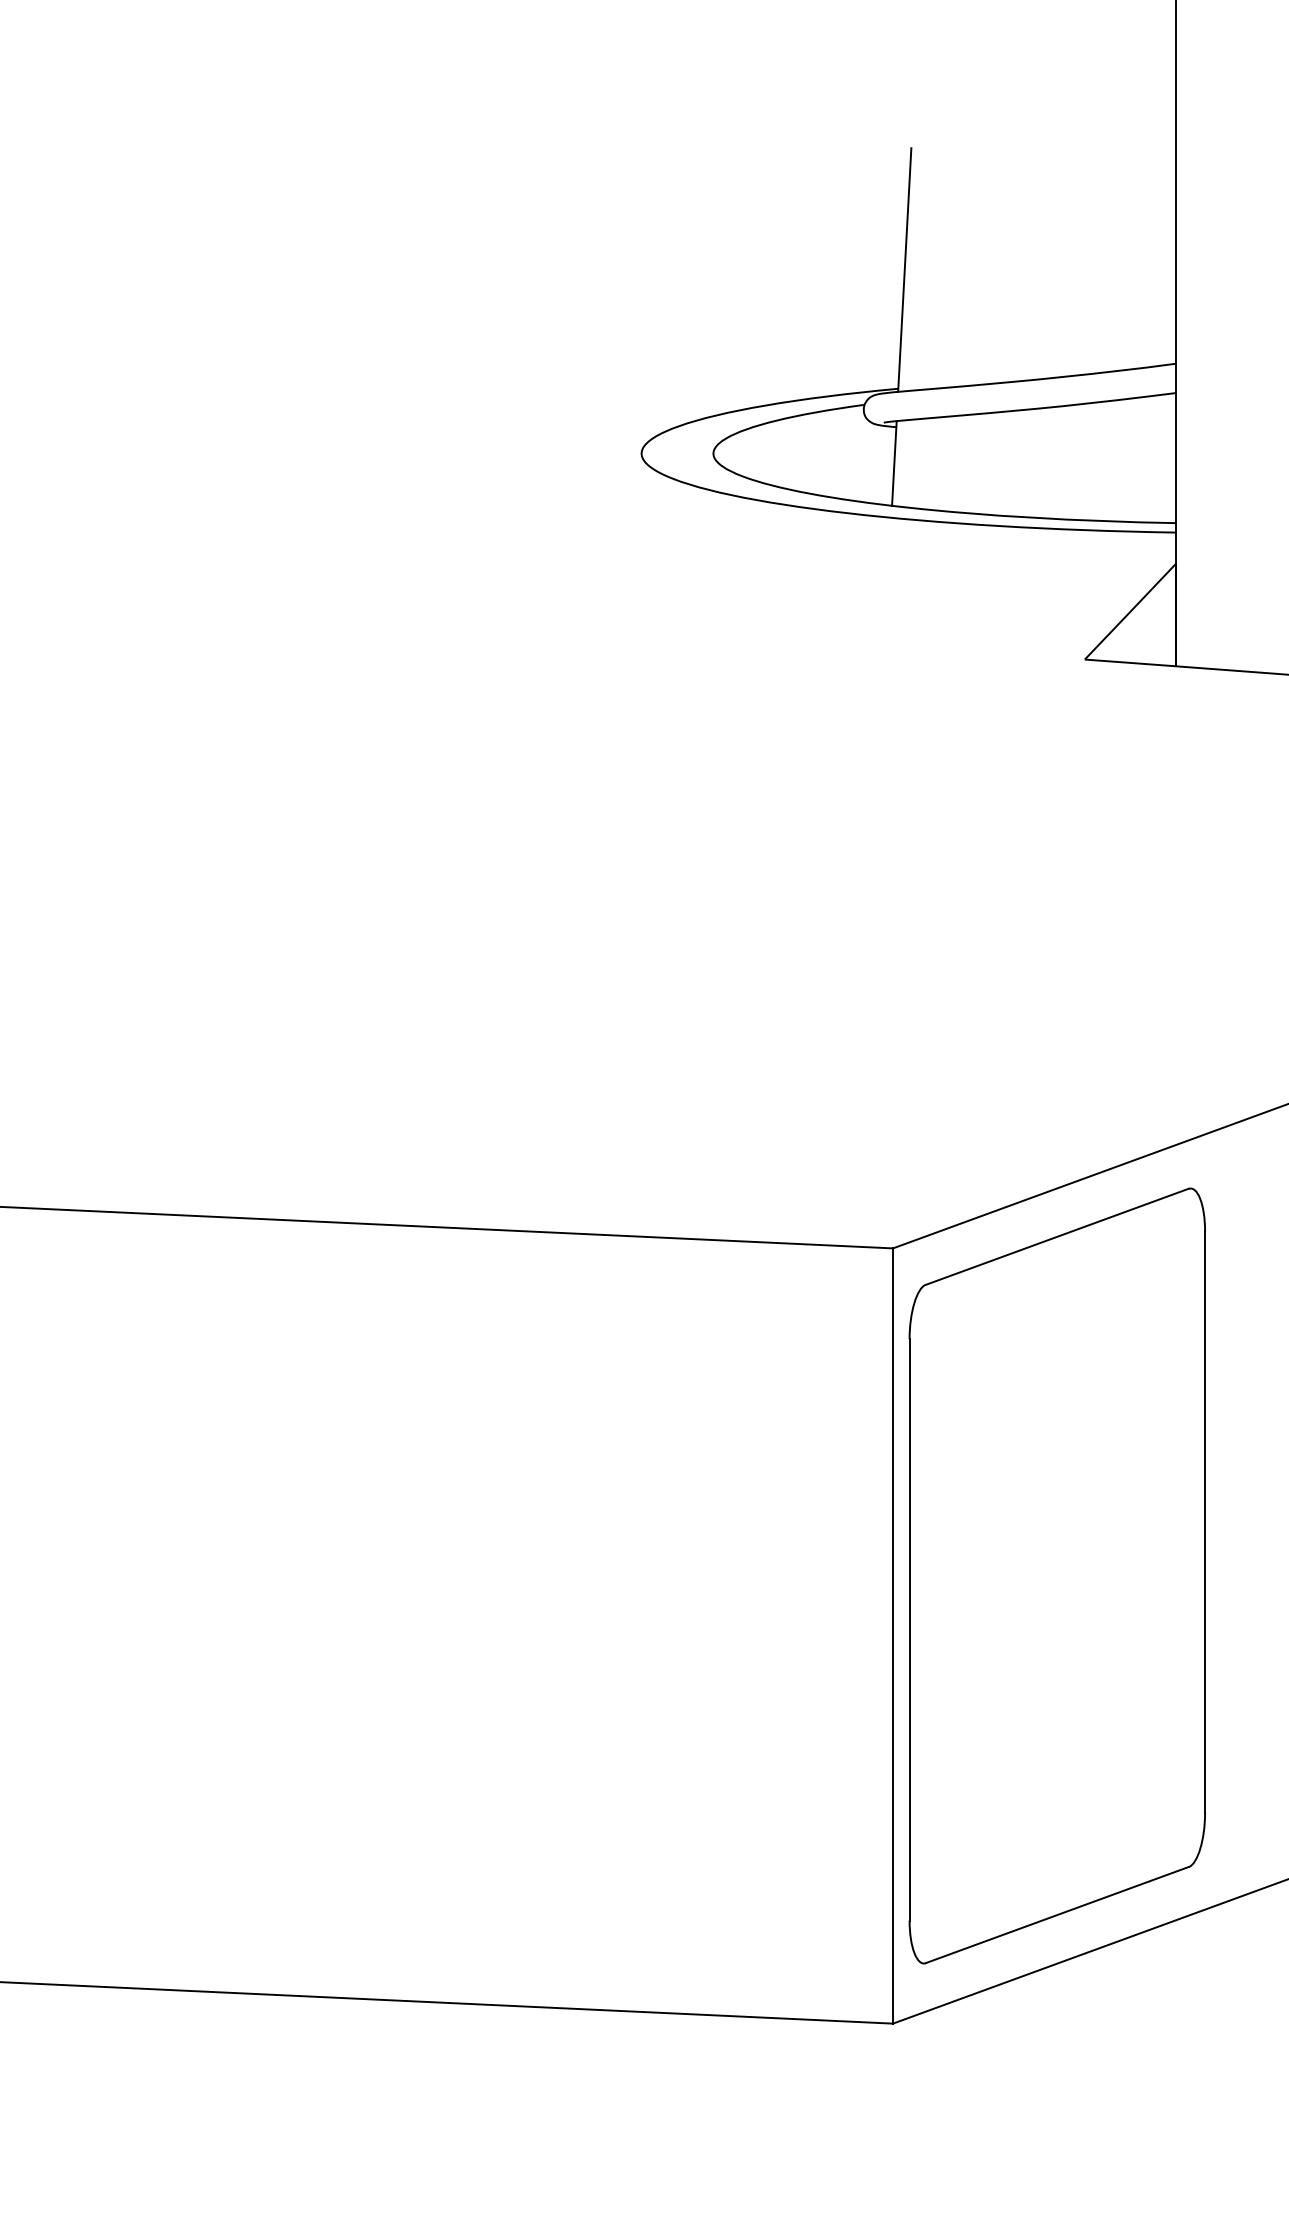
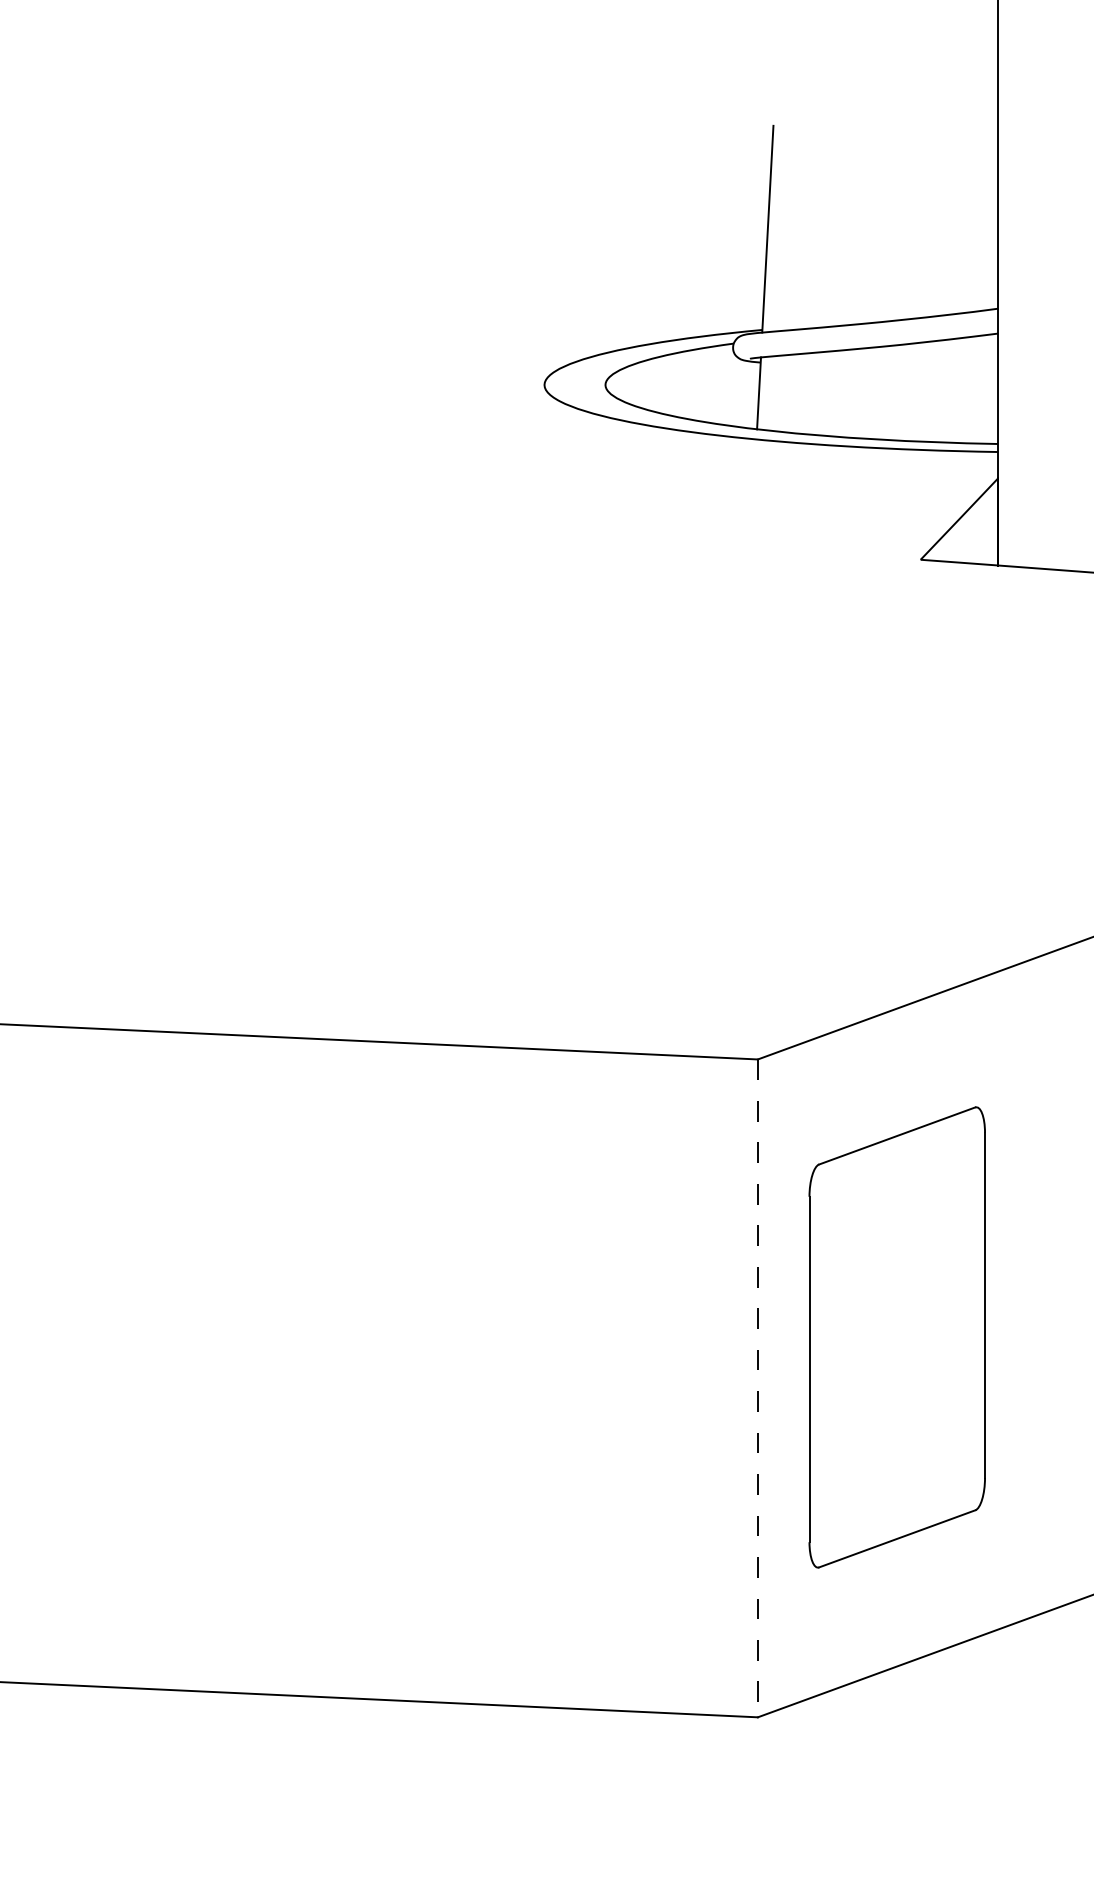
part: (1056, 1575) -> (896, 1337), size x0.7
line: (893, 1636) -> (758, 1388), solid -> dashed

